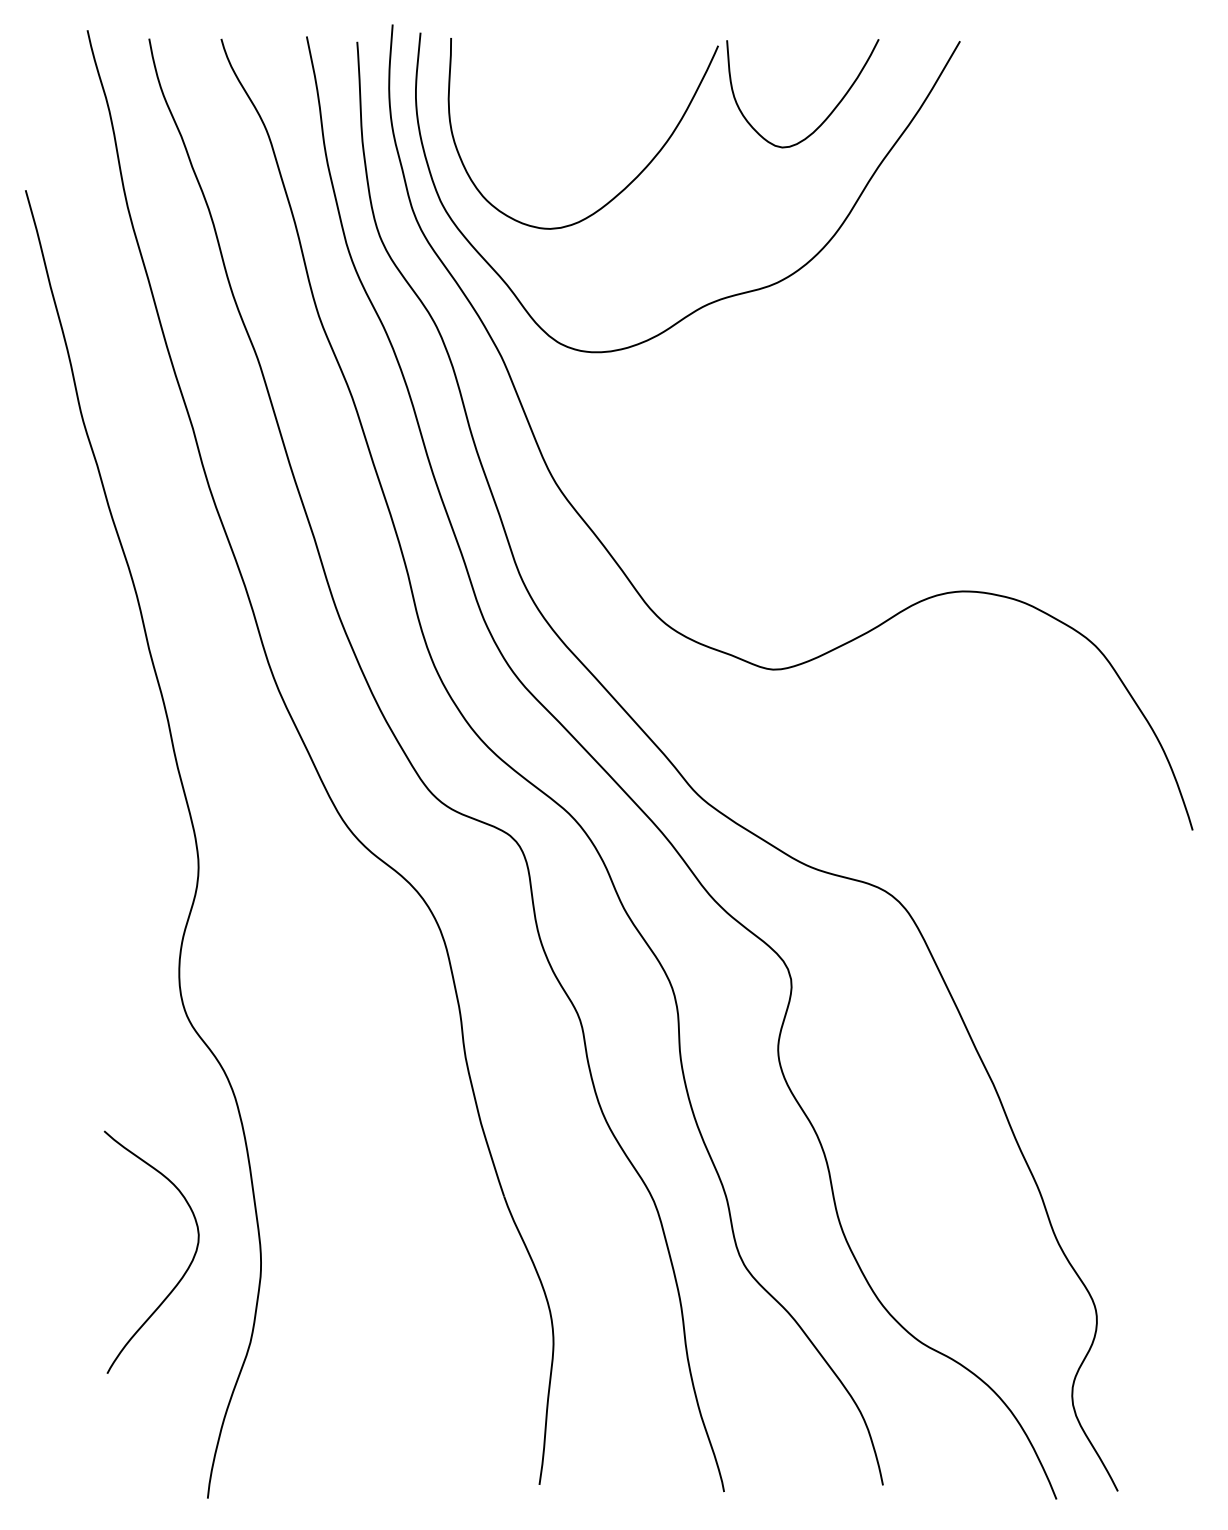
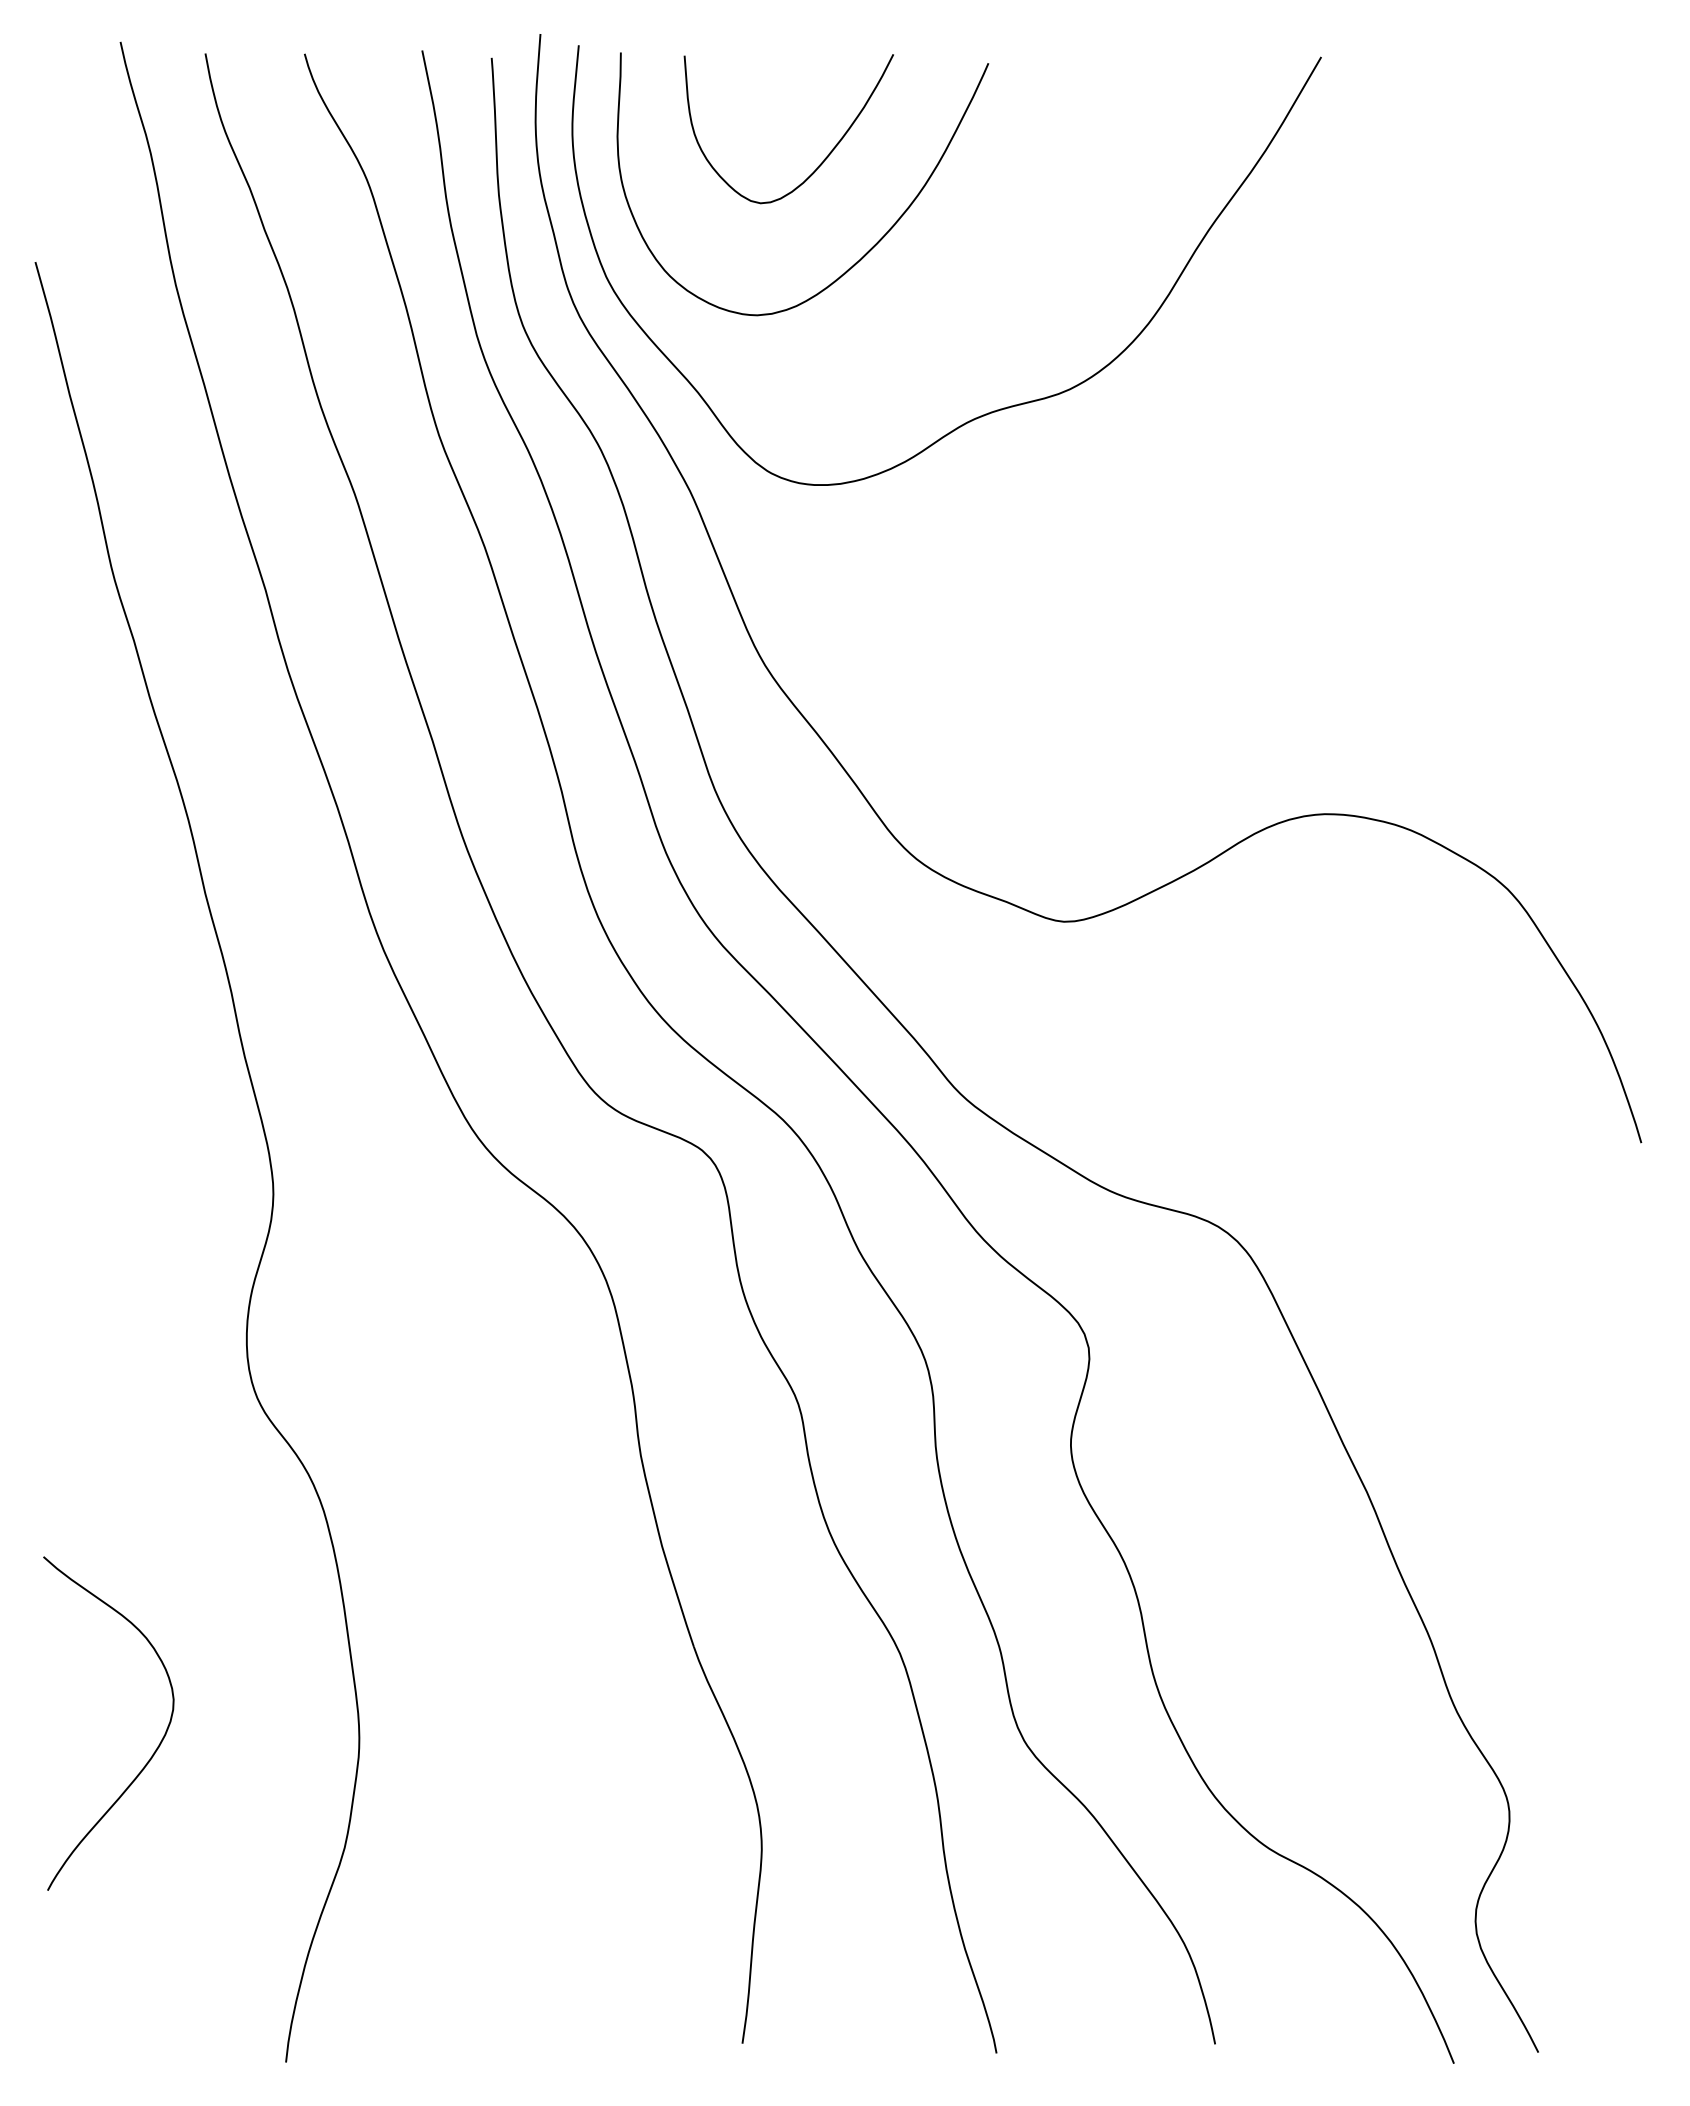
curve: (828, 114) -> (824, 158), moved
curve: (184, 1273) -> (153, 1752), moved

